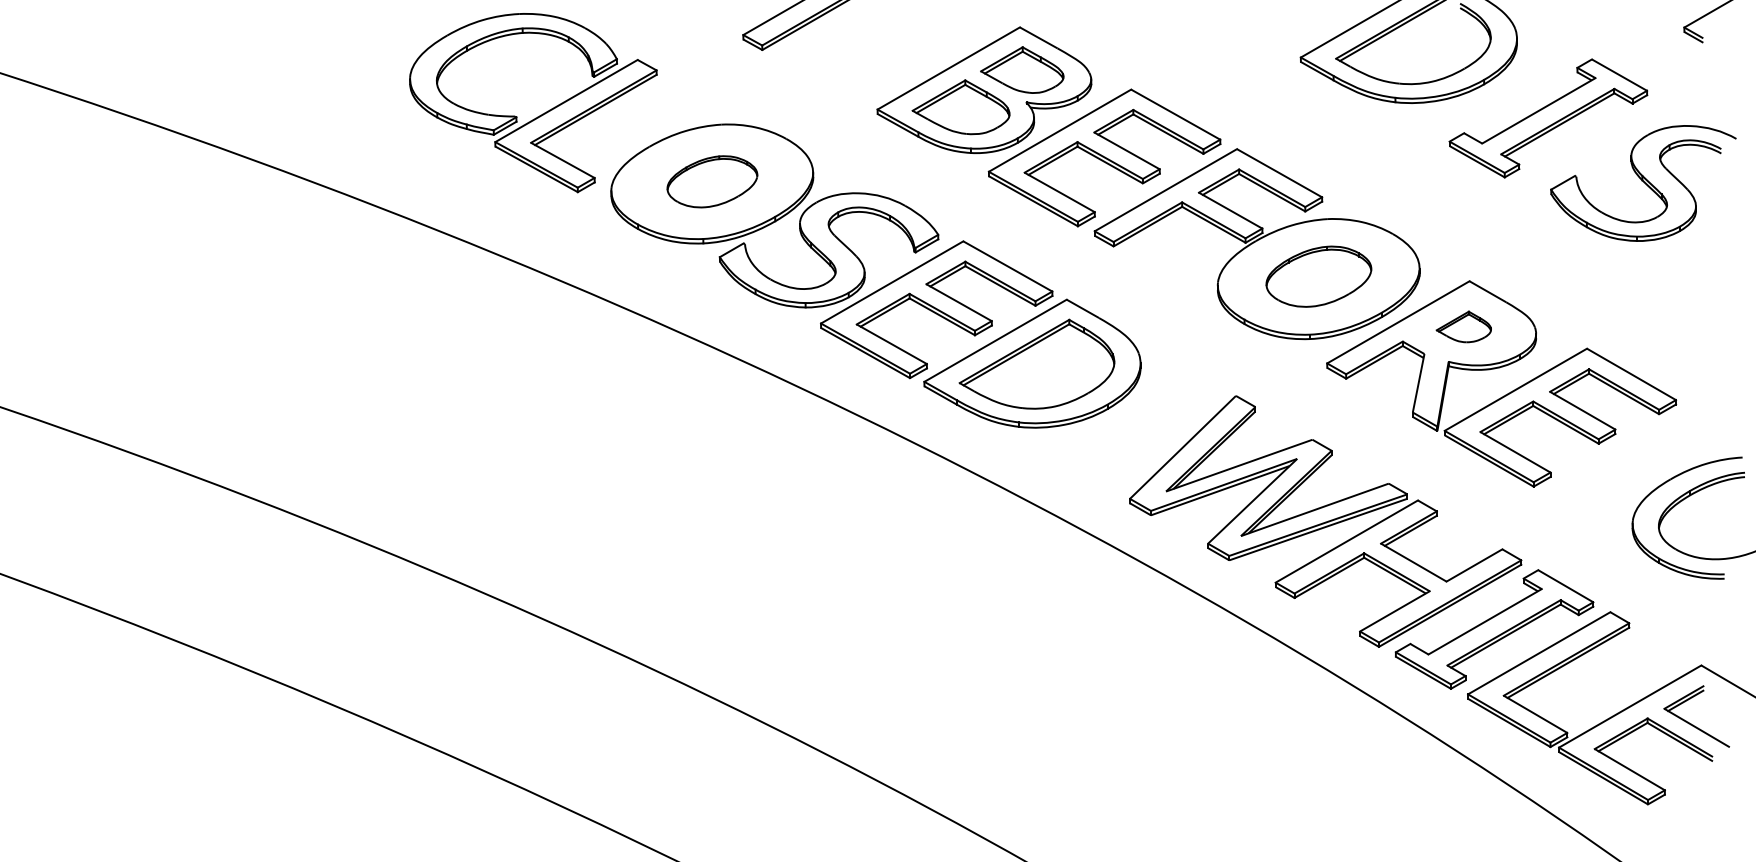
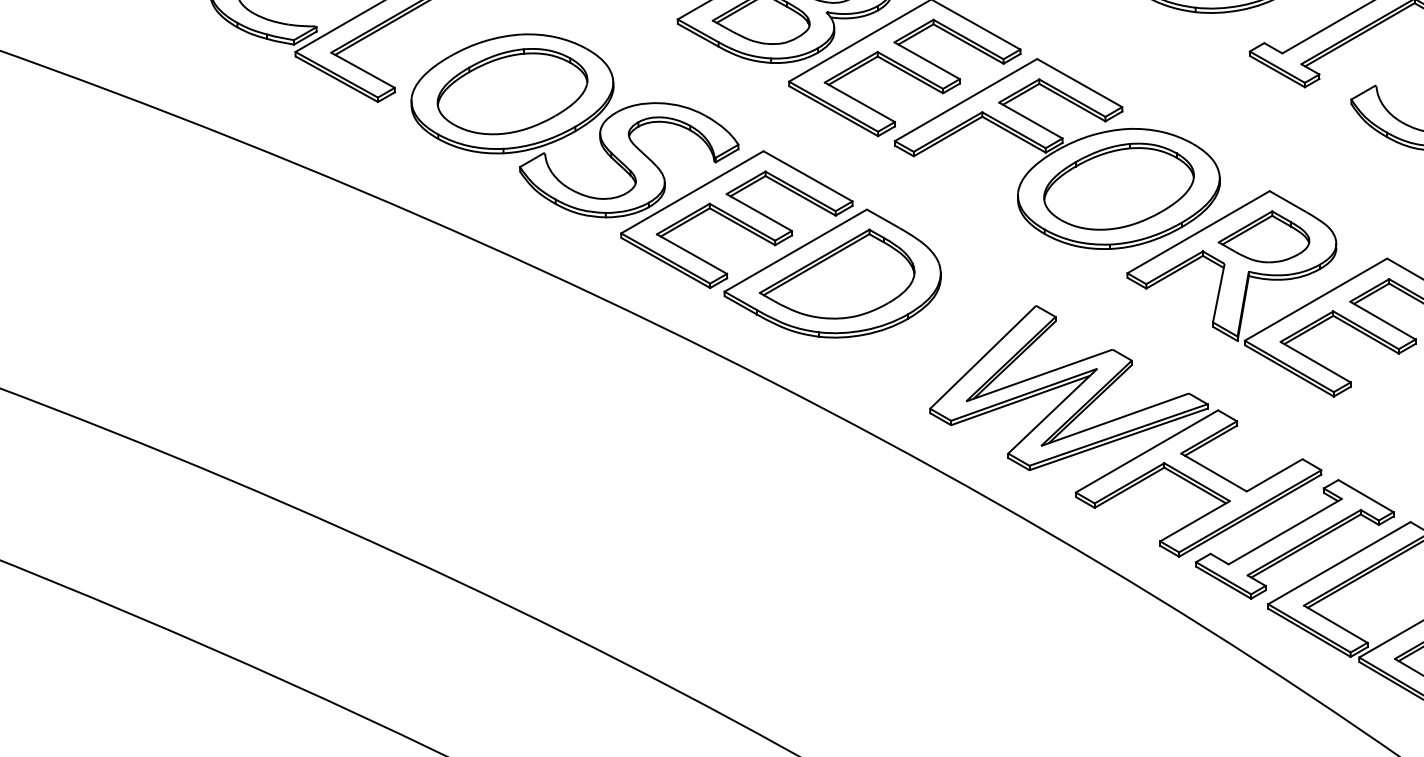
part: (712, 181) -> (512, 91), size x1.67
part: (1318, 276) -> (1118, 186), size x1.43
part: (1463, 326) -> (1263, 236), size x1.67

